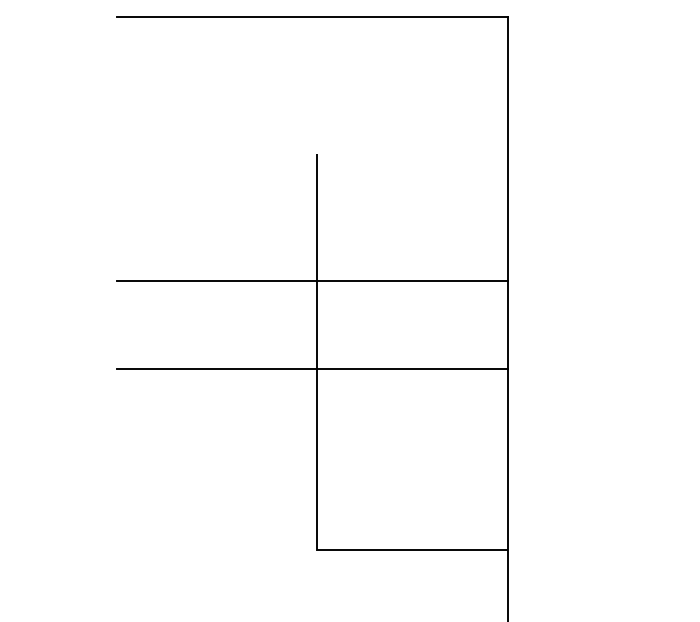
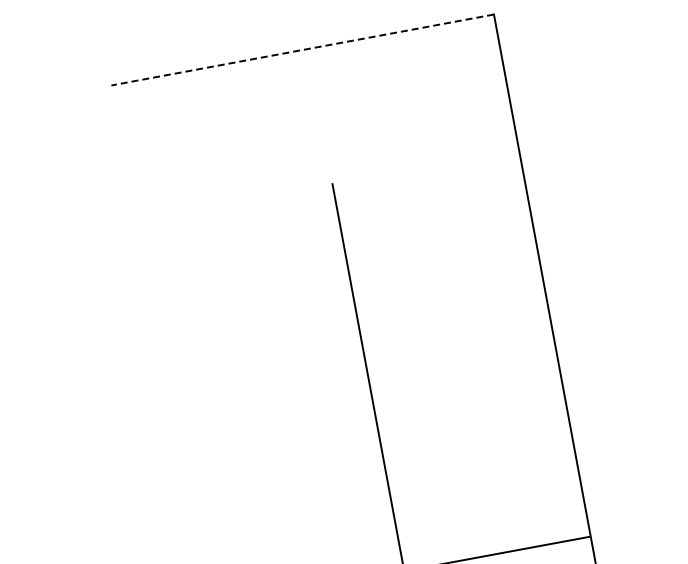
line: (311, 17) -> (302, 50), solid -> dashed
line: (311, 281) -> (349, 308), removed
line: (311, 368) -> (365, 394), removed

